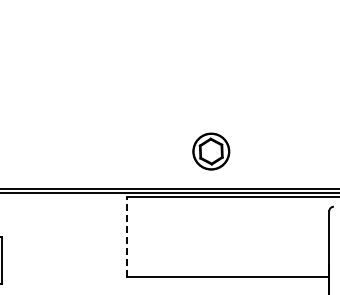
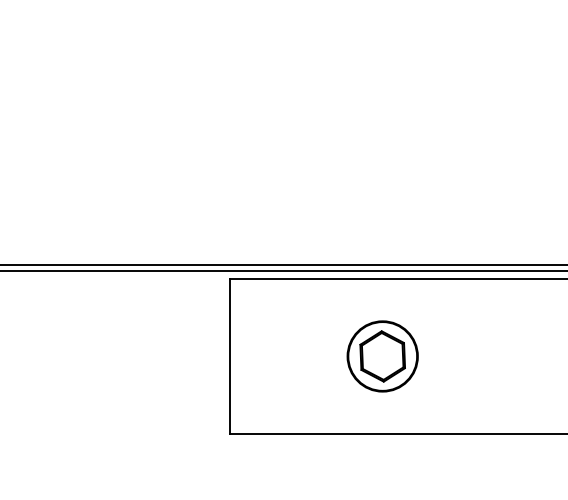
part: (211, 151) -> (383, 356), moved
line: (126, 236) -> (229, 356), dashed -> solid

